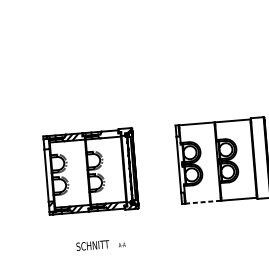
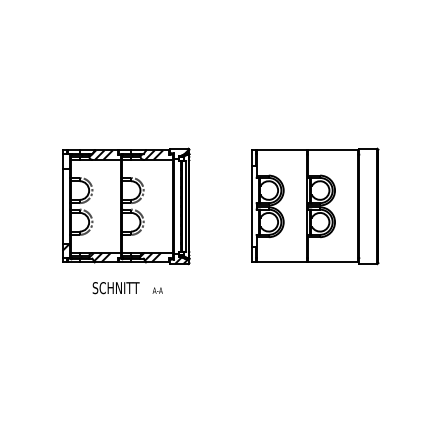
hatch: (103, 134) -> (147, 154), added
line: (203, 202) -> (281, 262), dashed -> solid
text: (100, 245) -> (127, 288), moved

